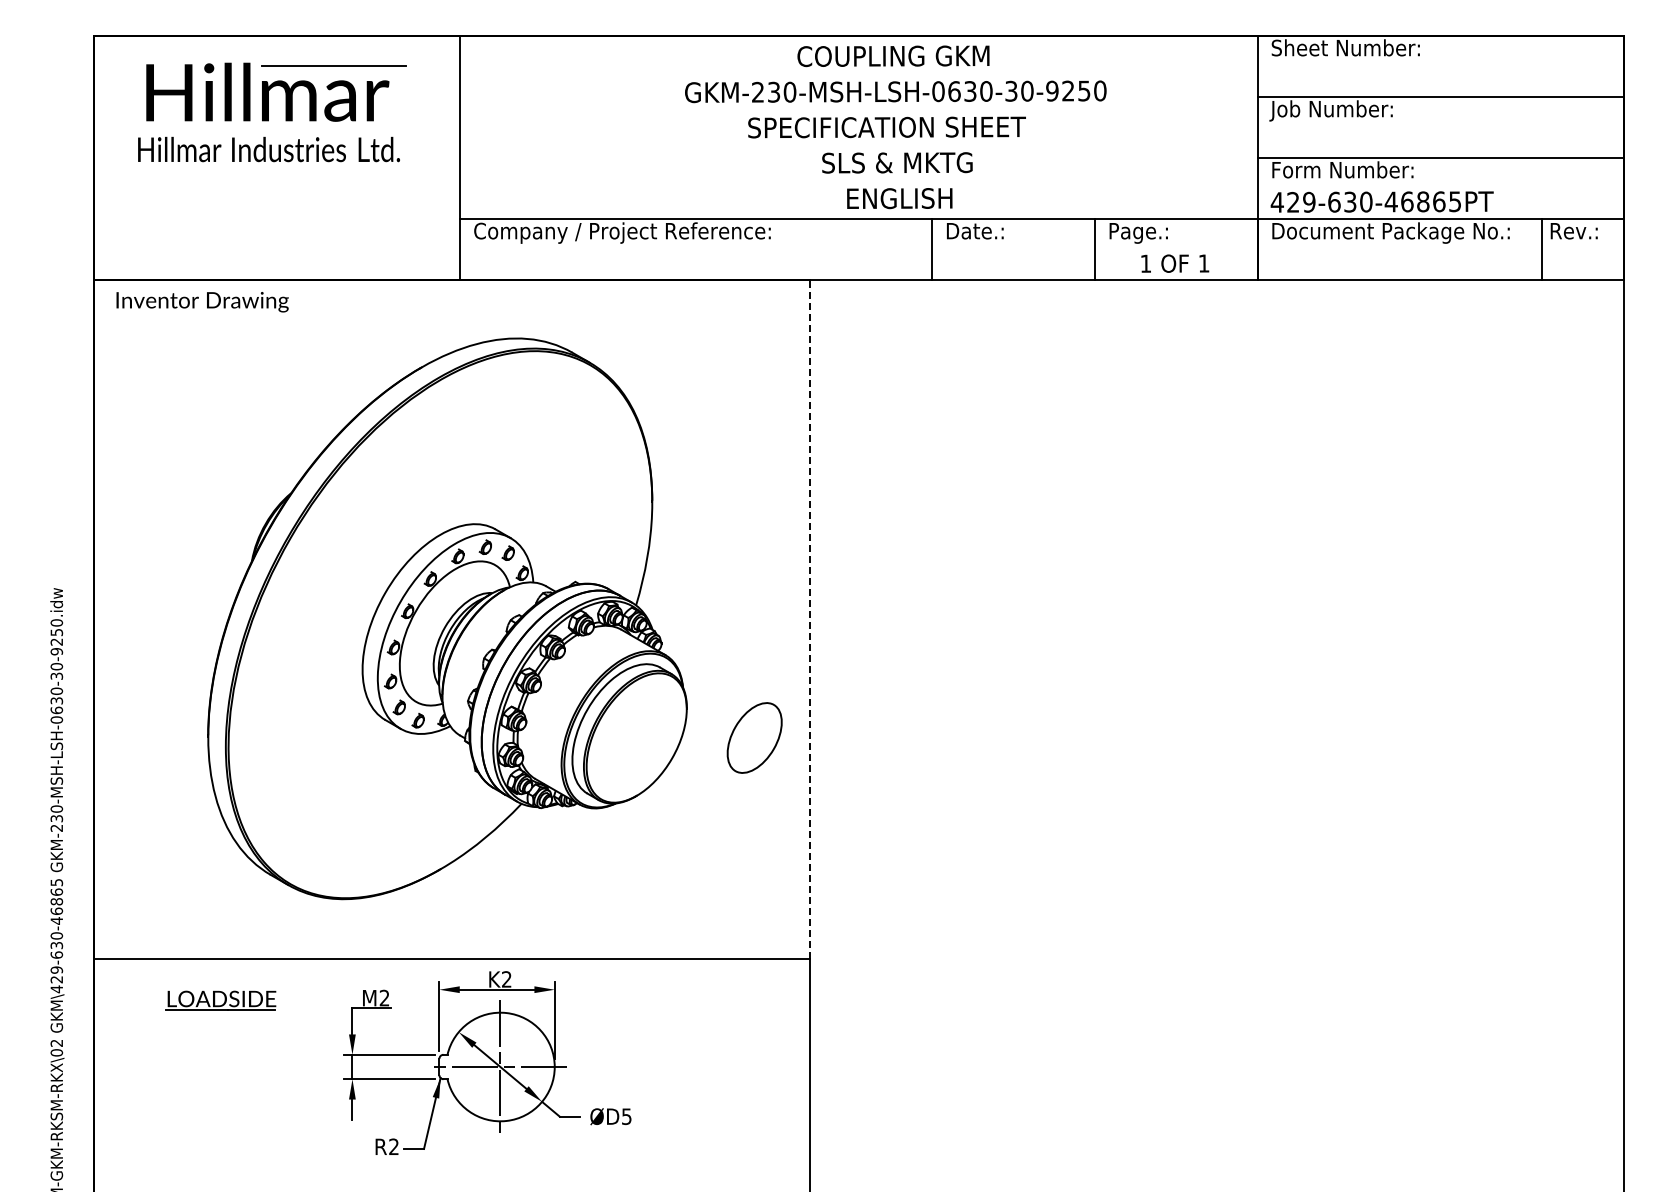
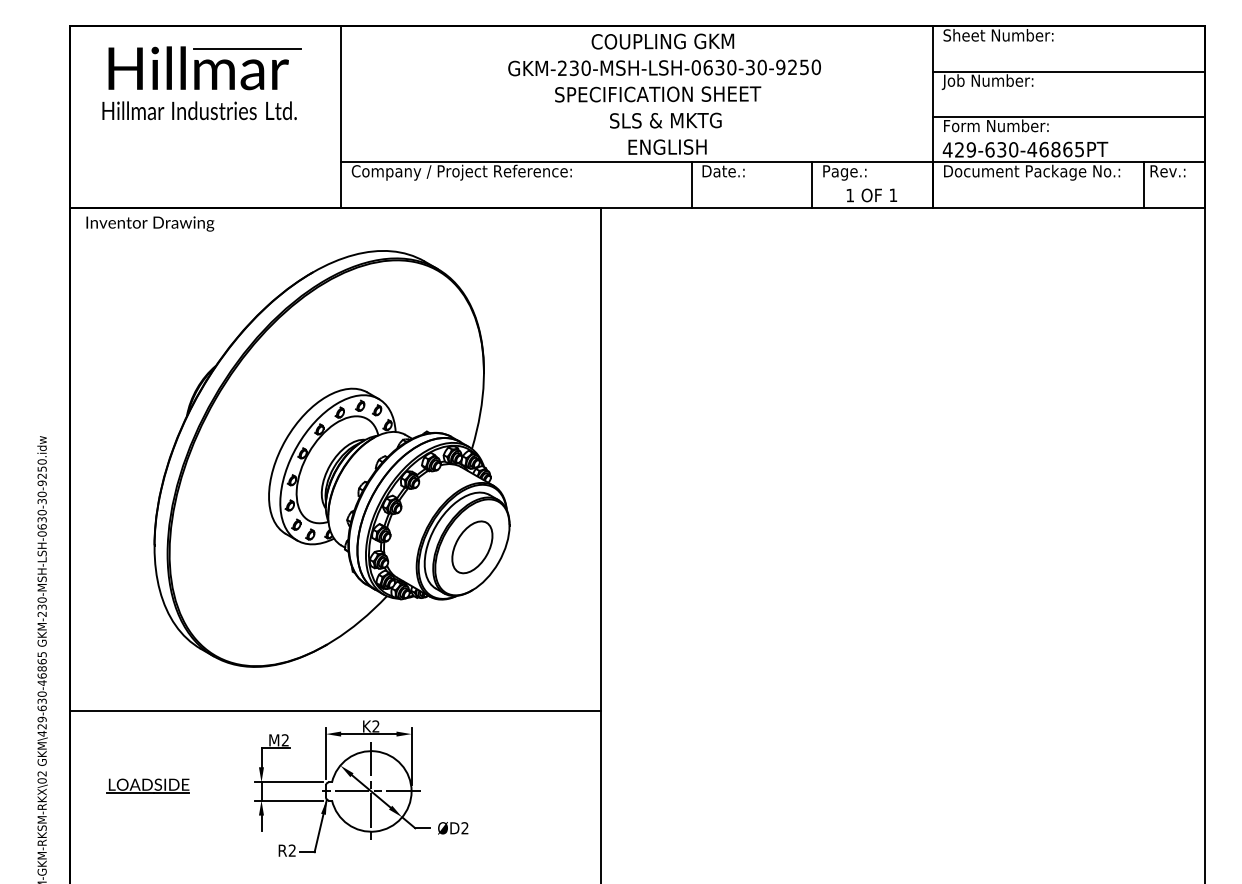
line: (810, 618) -> (601, 458), dashed -> solid
part: (754, 737) -> (472, 546), moved
part: (220, 1000) -> (148, 785), moved
text: (626, 1116) -> (464, 828), ØD5 -> ØD2

